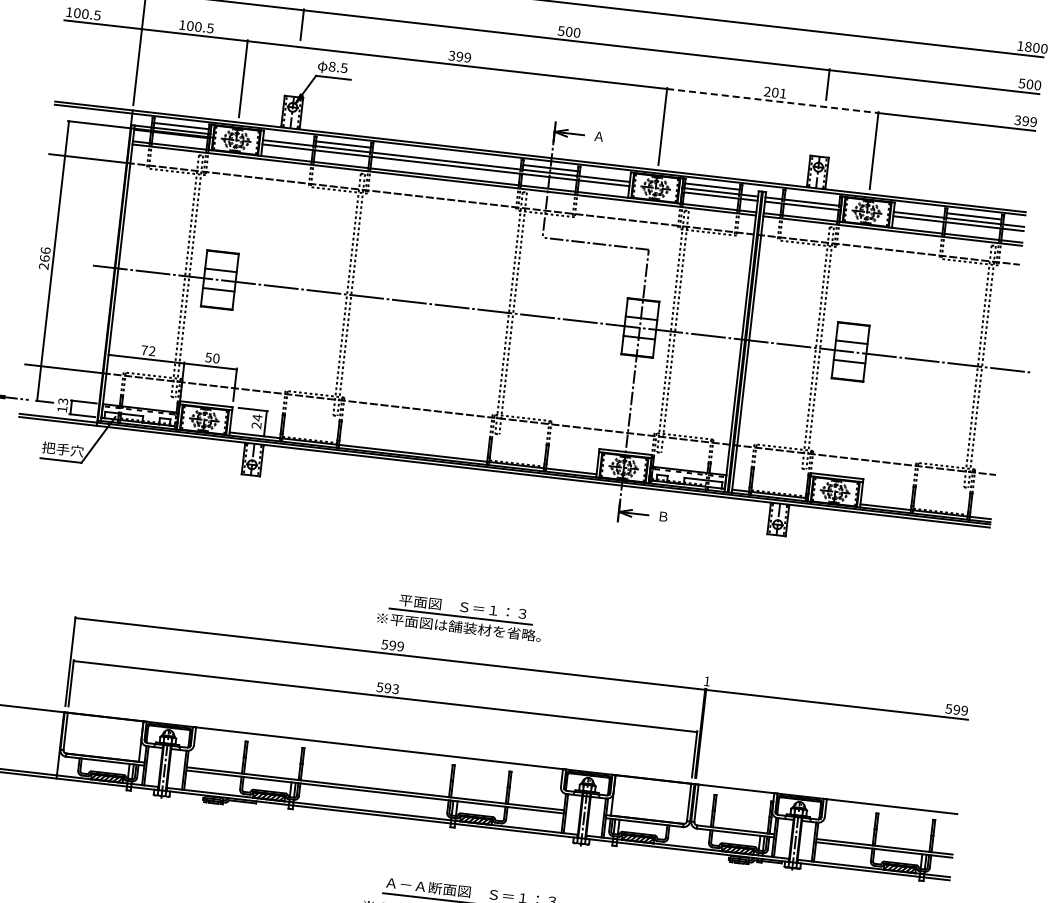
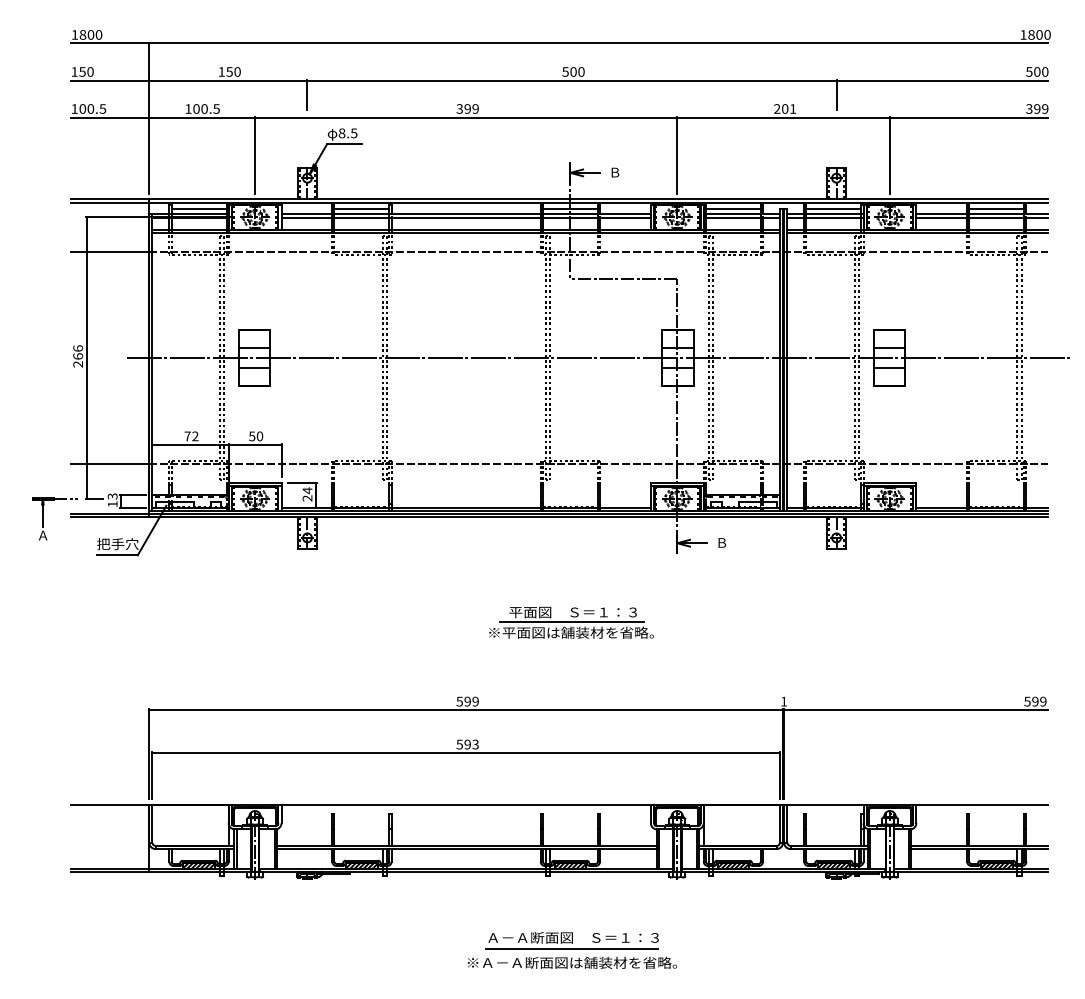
line: (773, 101) -> (784, 117), dashed -> solid
text: (598, 136) -> (614, 172), Ａ -> Ｂ
line: (811, 198) -> (833, 209), added
part: (460, 616) -> (571, 622), moved

